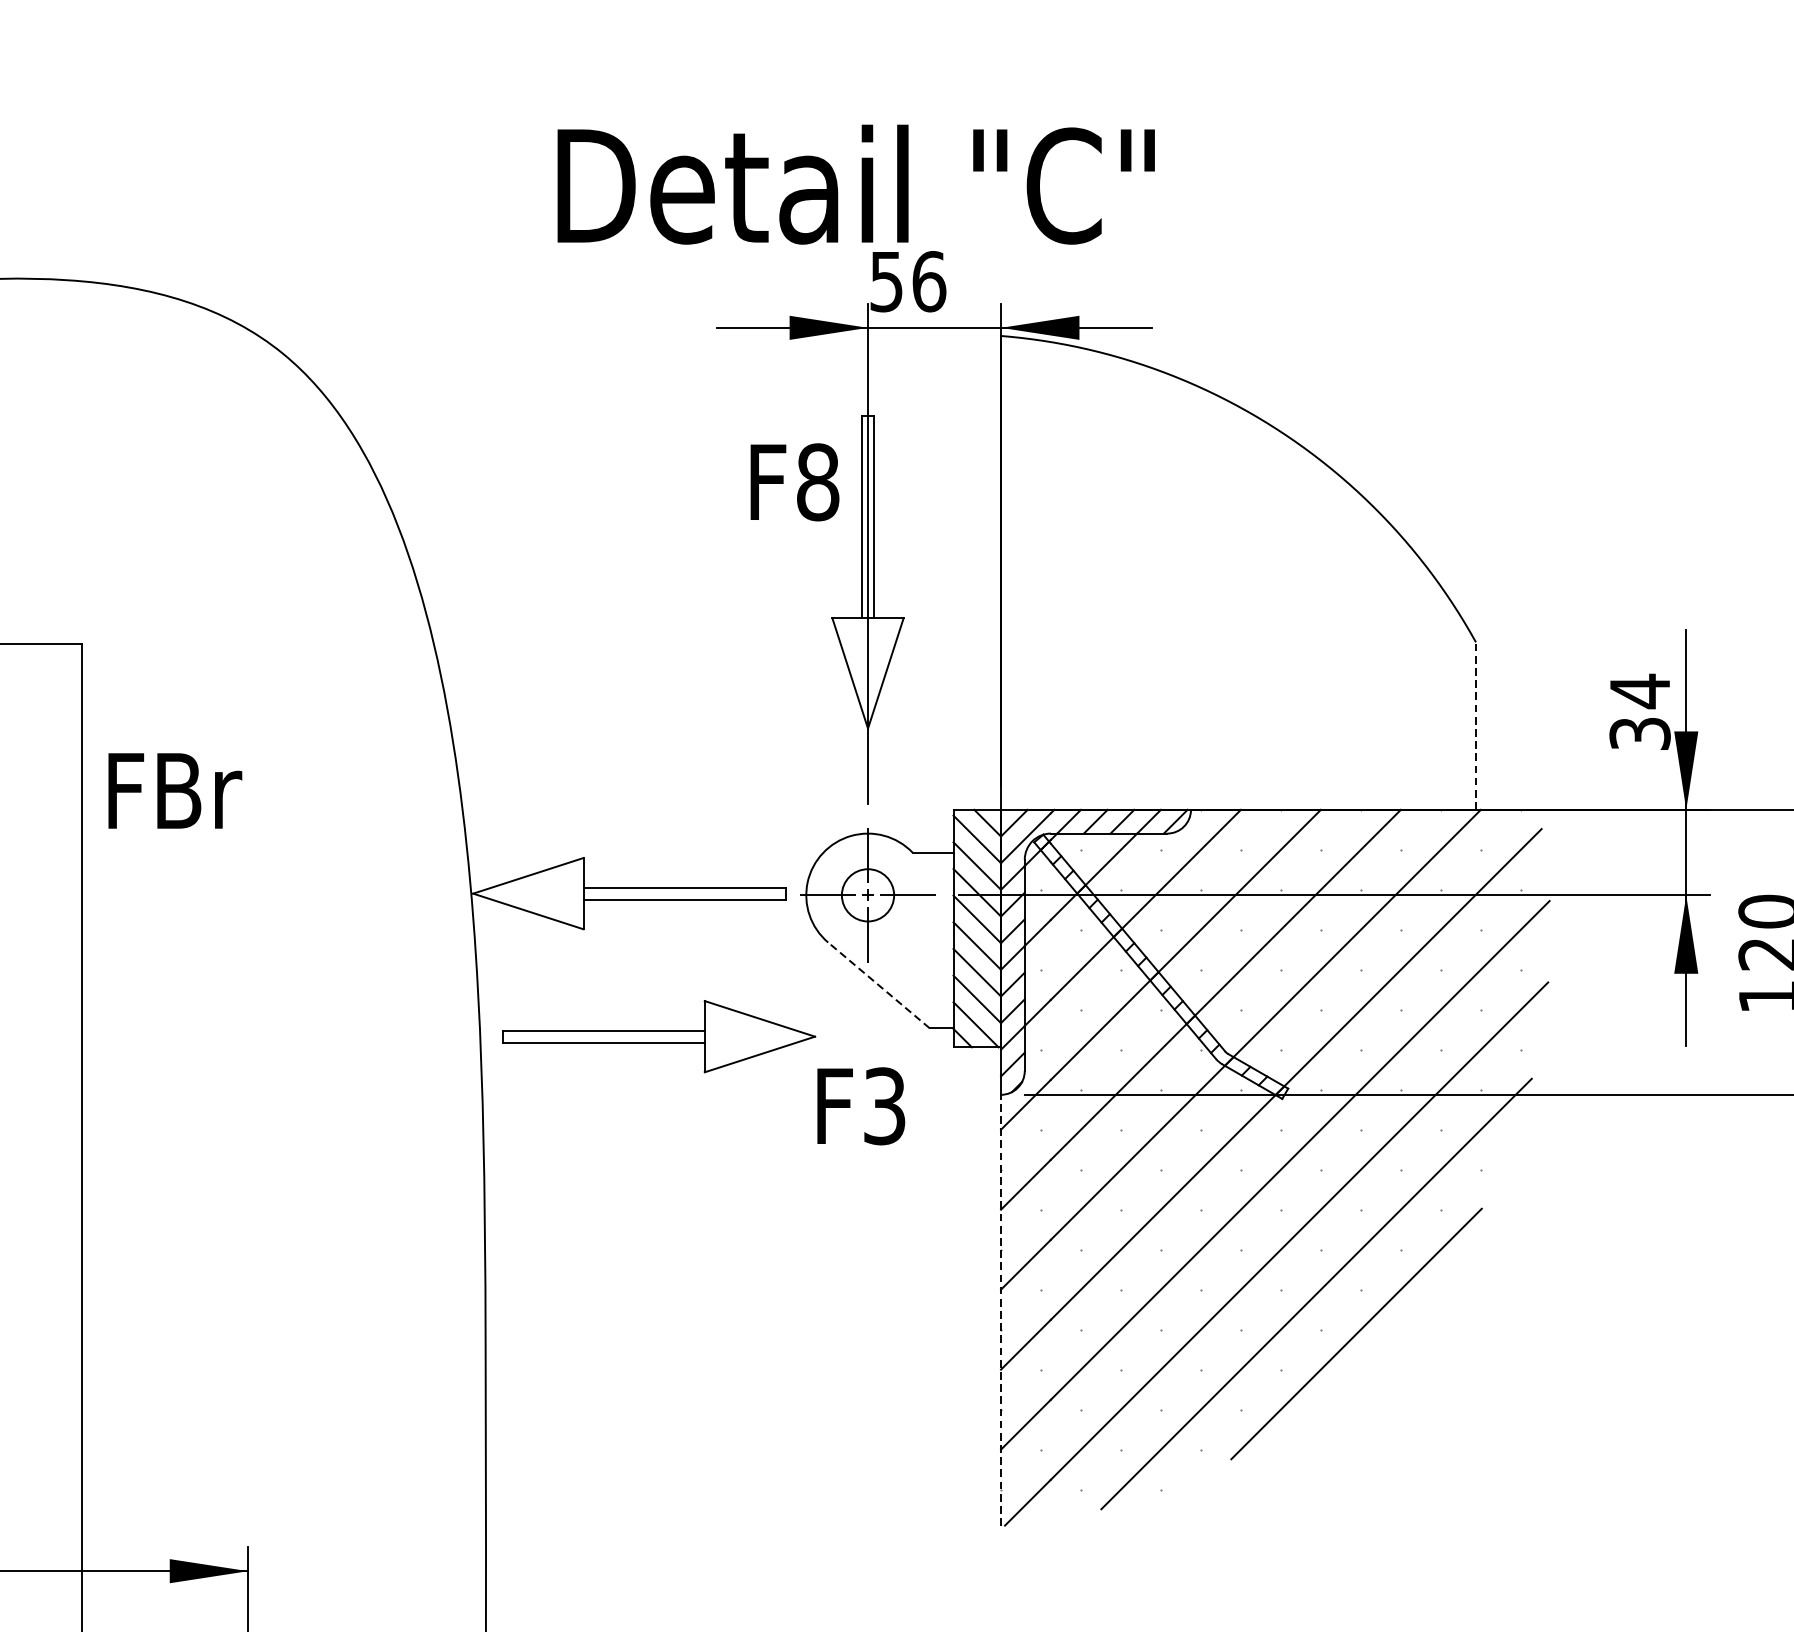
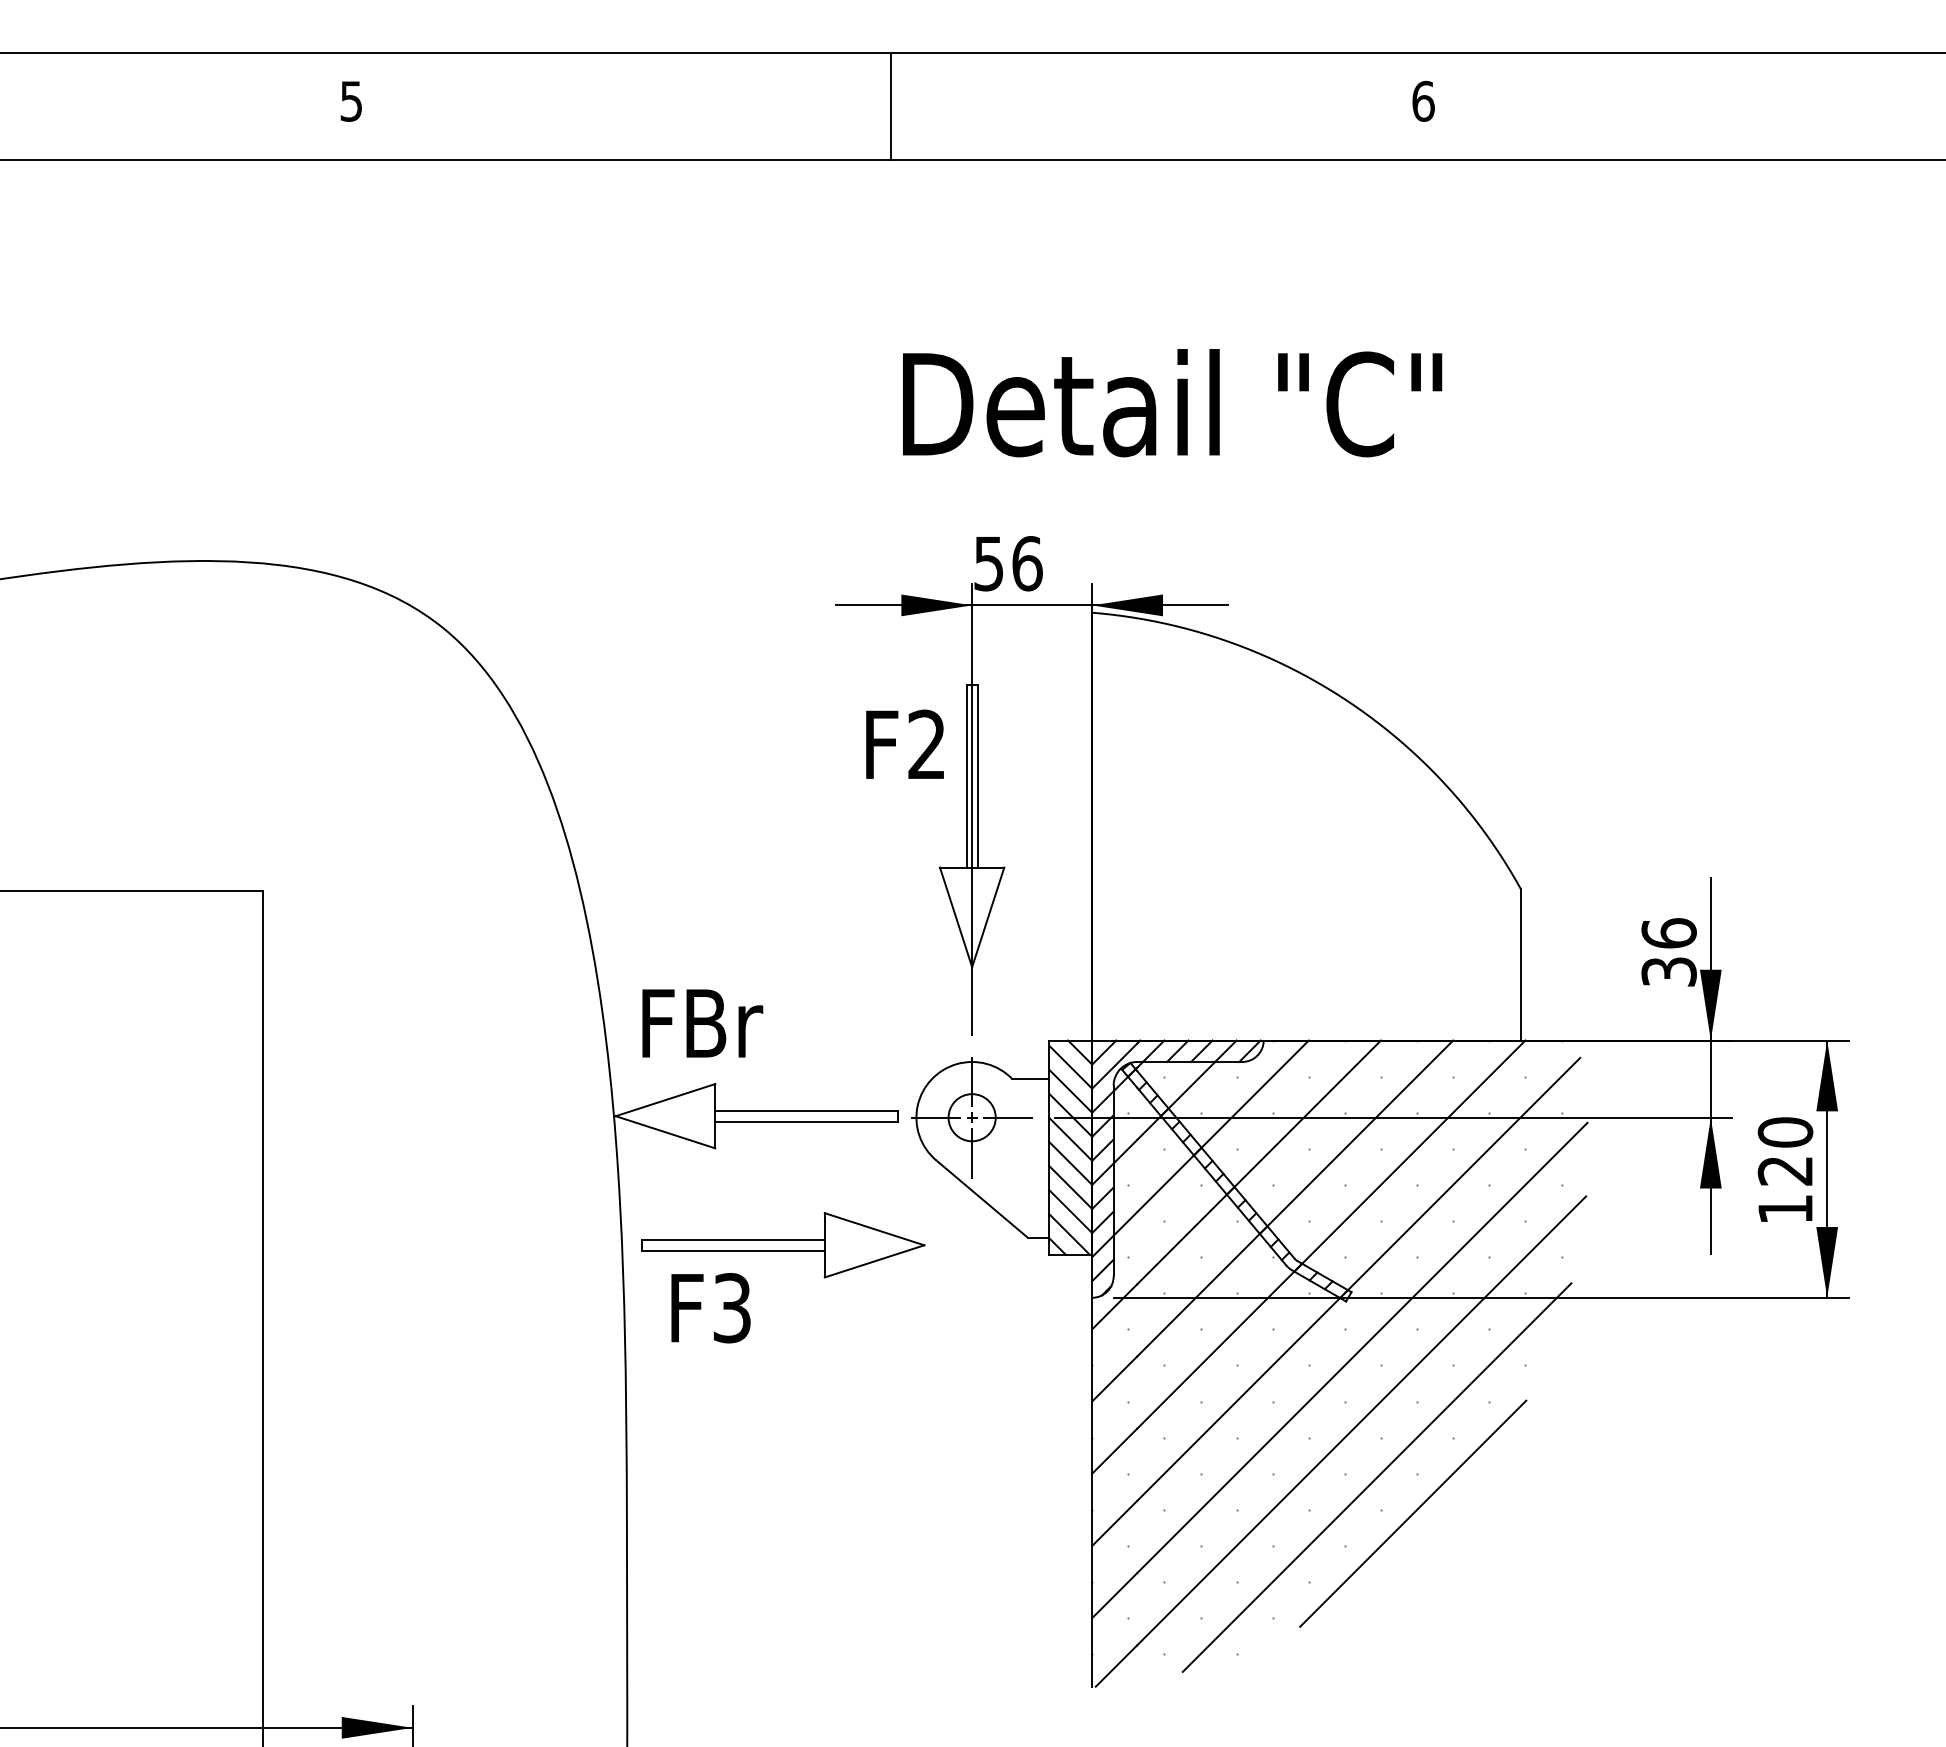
text: (856, 185) -> (1172, 403), moved
text: (818, 481) -> (927, 744), F8 -> F2
text: (1639, 691) -> (1668, 933), 34 -> 36
line: (1476, 725) -> (1521, 964), dashed -> solid
text: (174, 790) -> (702, 1023), moved
line: (878, 984) -> (981, 1198), dashed -> solid
text: (860, 1106) -> (710, 1308), moved
line: (1001, 1310) -> (1092, 1492), dashed -> solid

